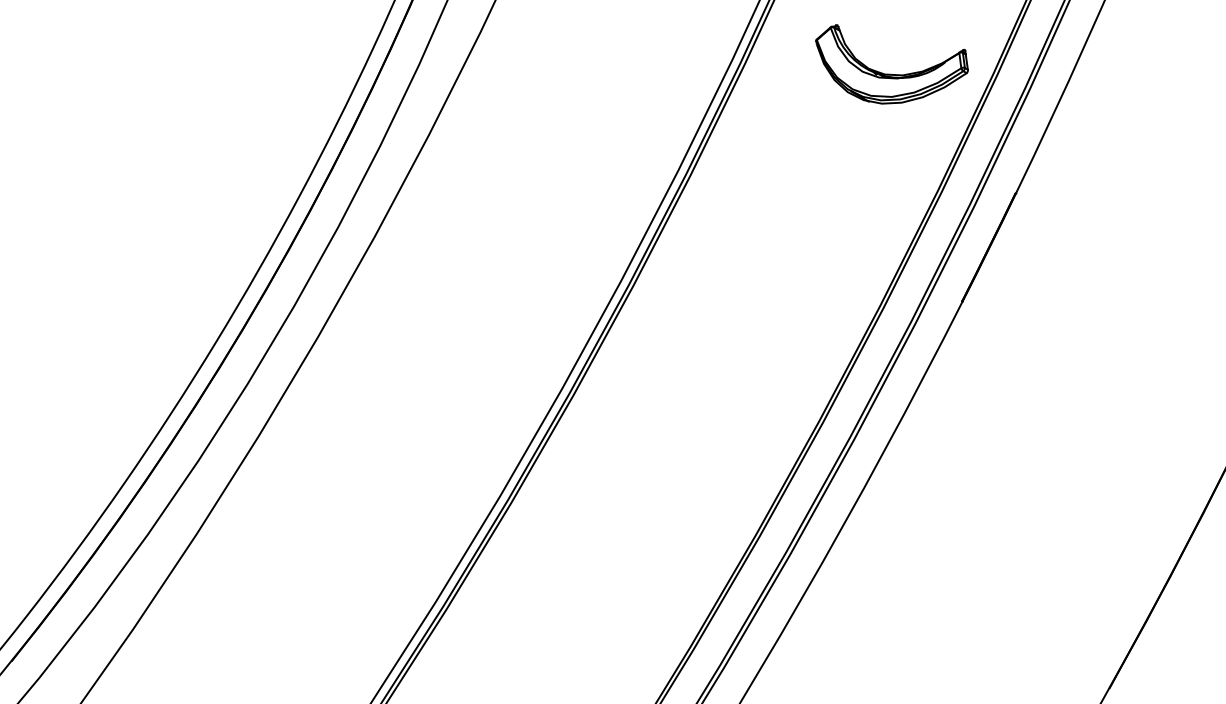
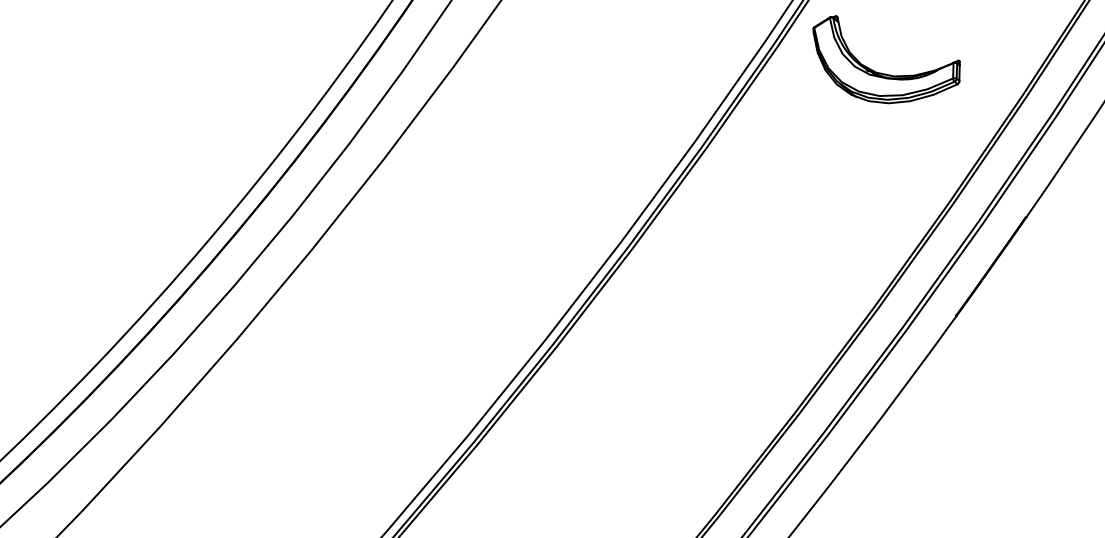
part: (890, 73) -> (882, 72), moved

